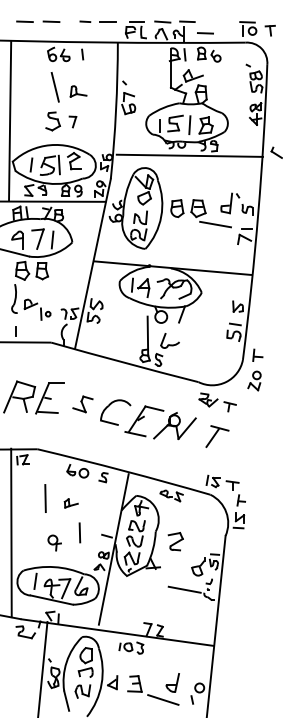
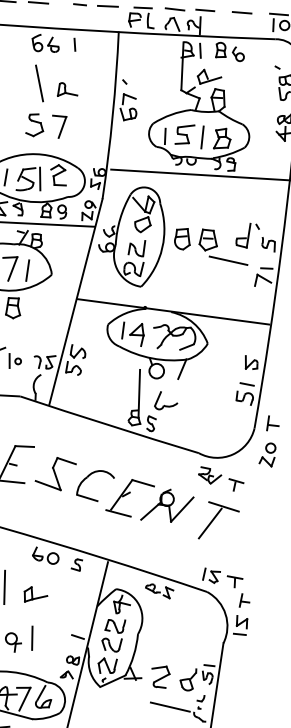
line: (205, 33) -> (242, 12), moved
part: (72, 121) -> (58, 126), size x1.67
part: (82, 404) -> (55, 474), size x1.67
part: (217, 436) -> (219, 520), size x1.43
part: (71, 503) -> (36, 594), size x1.43
line: (79, 532) -> (31, 637), moved
part: (175, 541) -> (160, 676), moved

